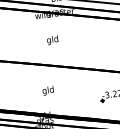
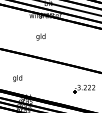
text: (48, 90) -> (17, 78), moved

